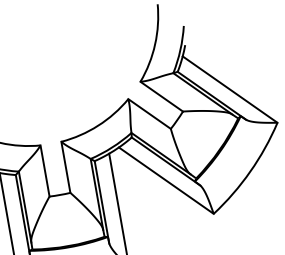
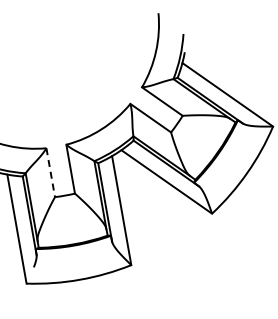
line: (44, 170) -> (50, 172), solid -> dashed

